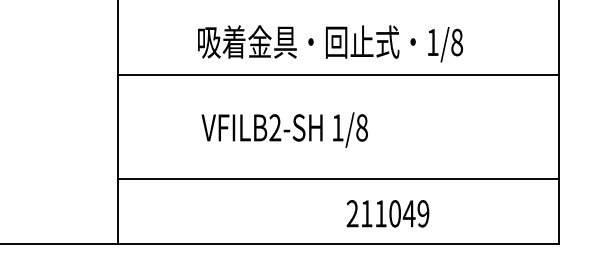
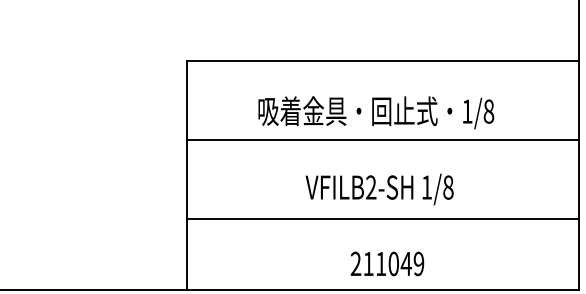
text: (284, 130) -> (379, 189), moved
line: (338, 178) -> (383, 218), moved
text: (388, 213) -> (387, 263), moved

